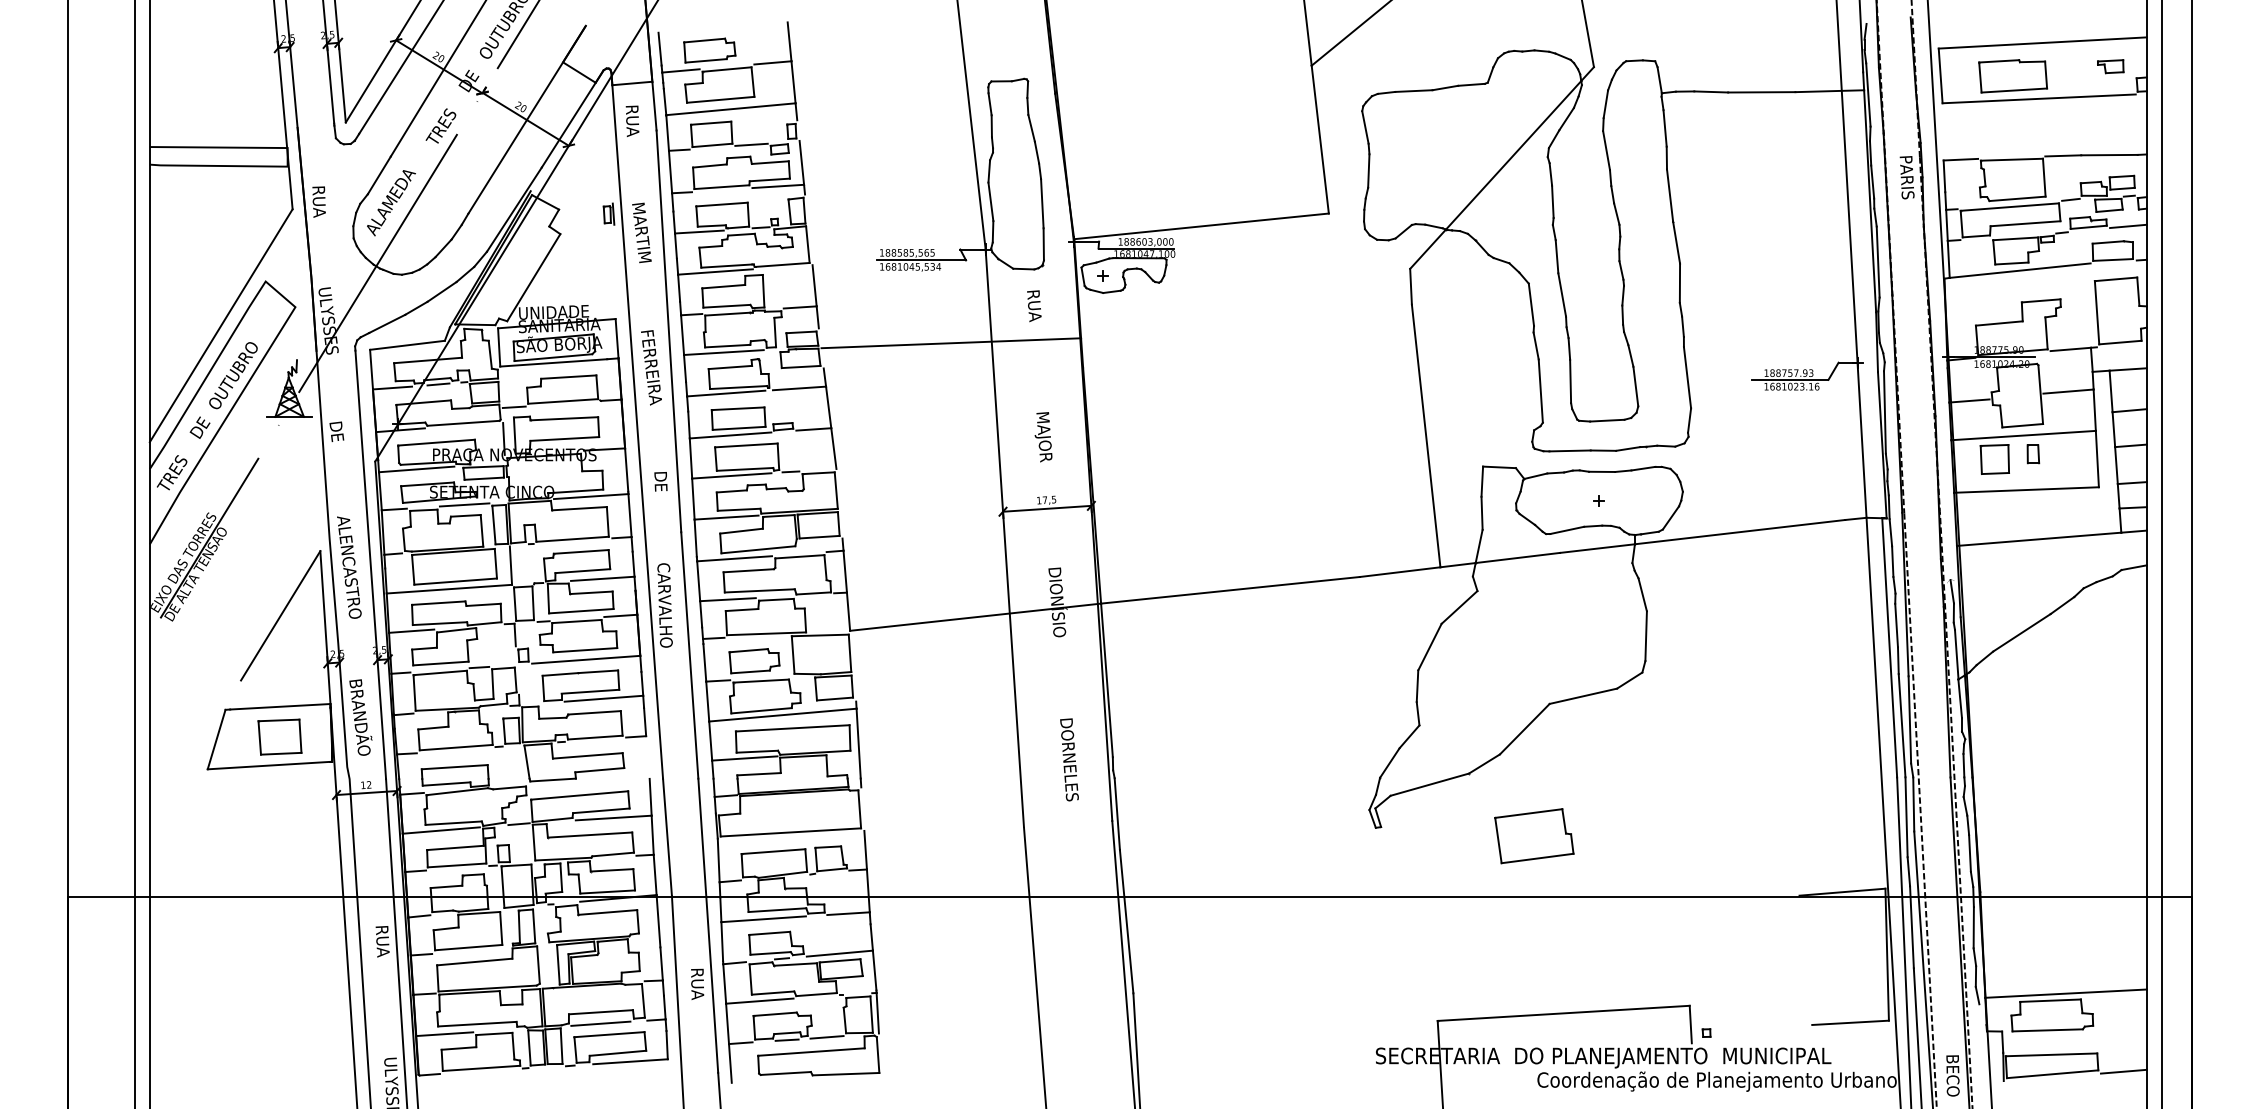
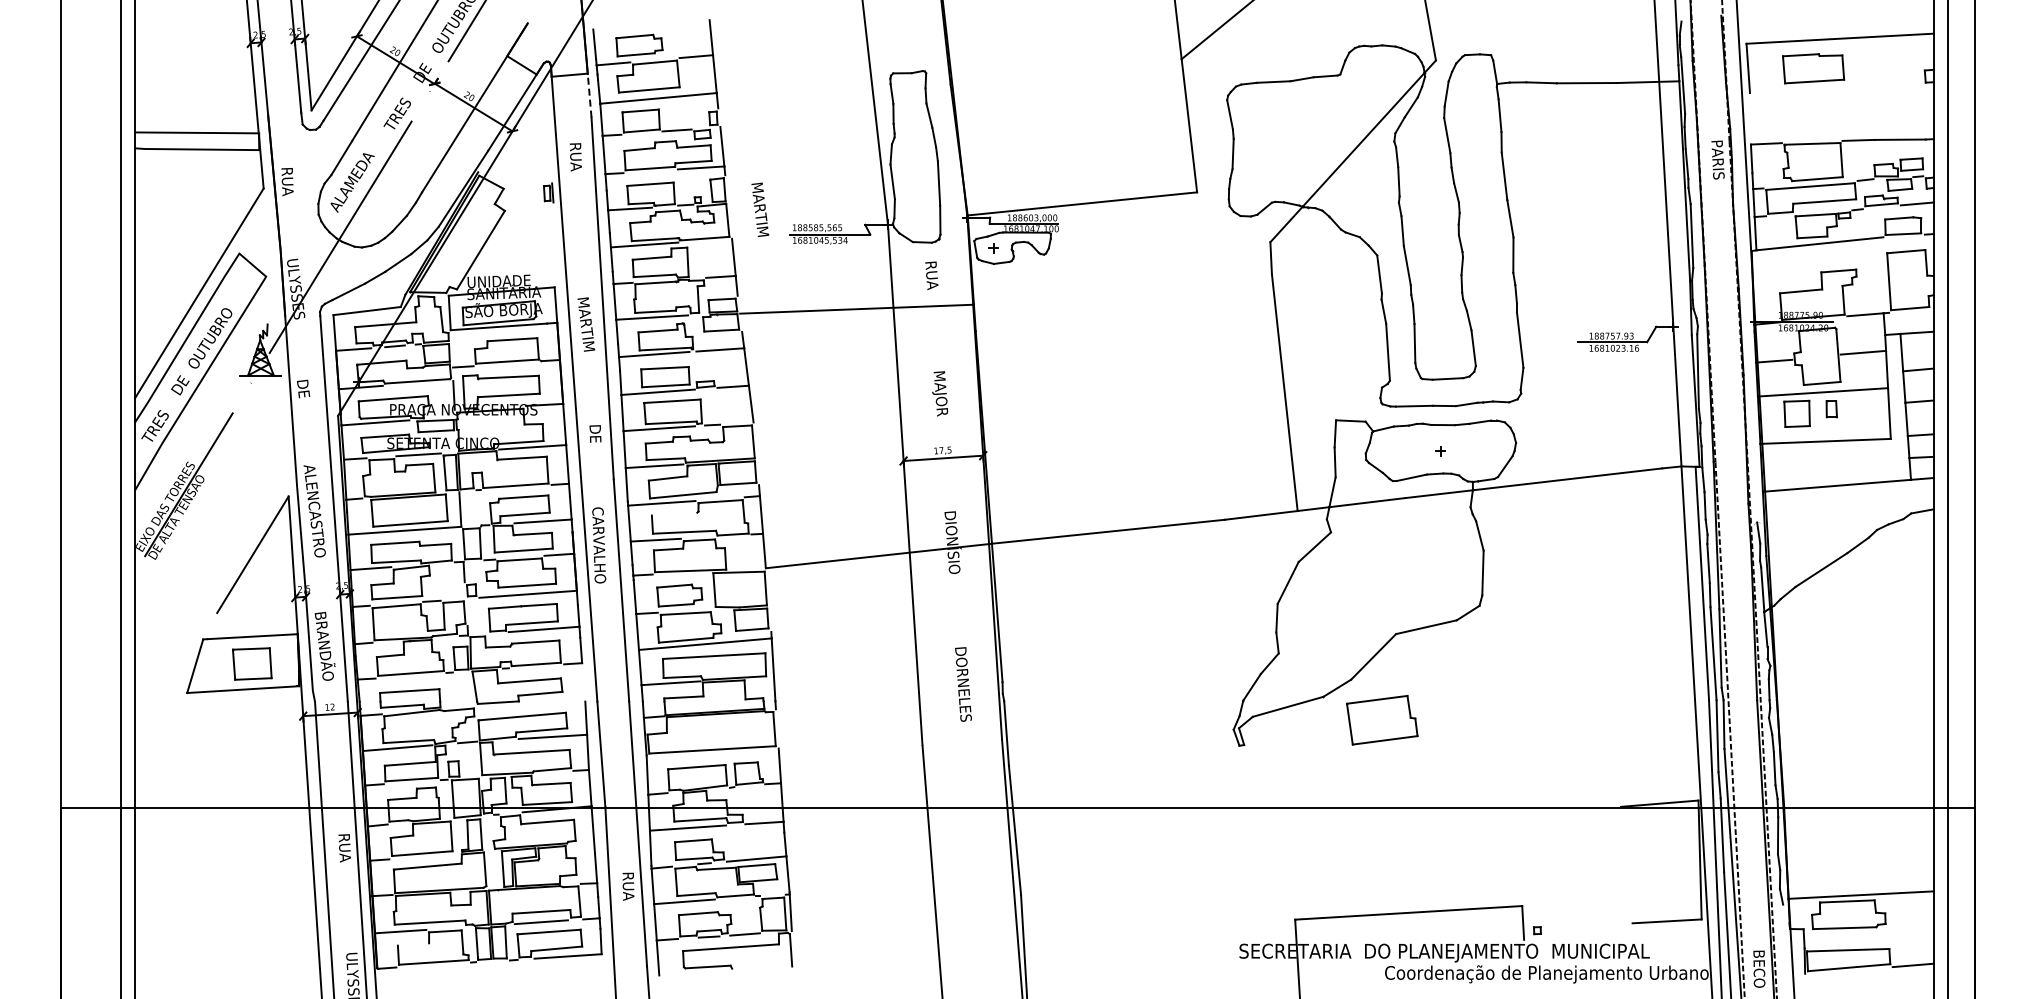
part: (2110, 66) -> (1901, 59), removed
line: (2038, 99) -> (1836, 89), removed
line: (654, 106) -> (589, 95), solid -> dashed
text: (632, 121) -> (575, 157), moved
text: (642, 232) -> (760, 209), moved
text: (652, 369) -> (587, 332), FERREIRA -> MARTIM
line: (748, 570) -> (674, 513), removed
part: (1534, 836) -> (1382, 720), moved
line: (458, 1048) -> (413, 944), removed
line: (846, 1074) -> (762, 967), removed

